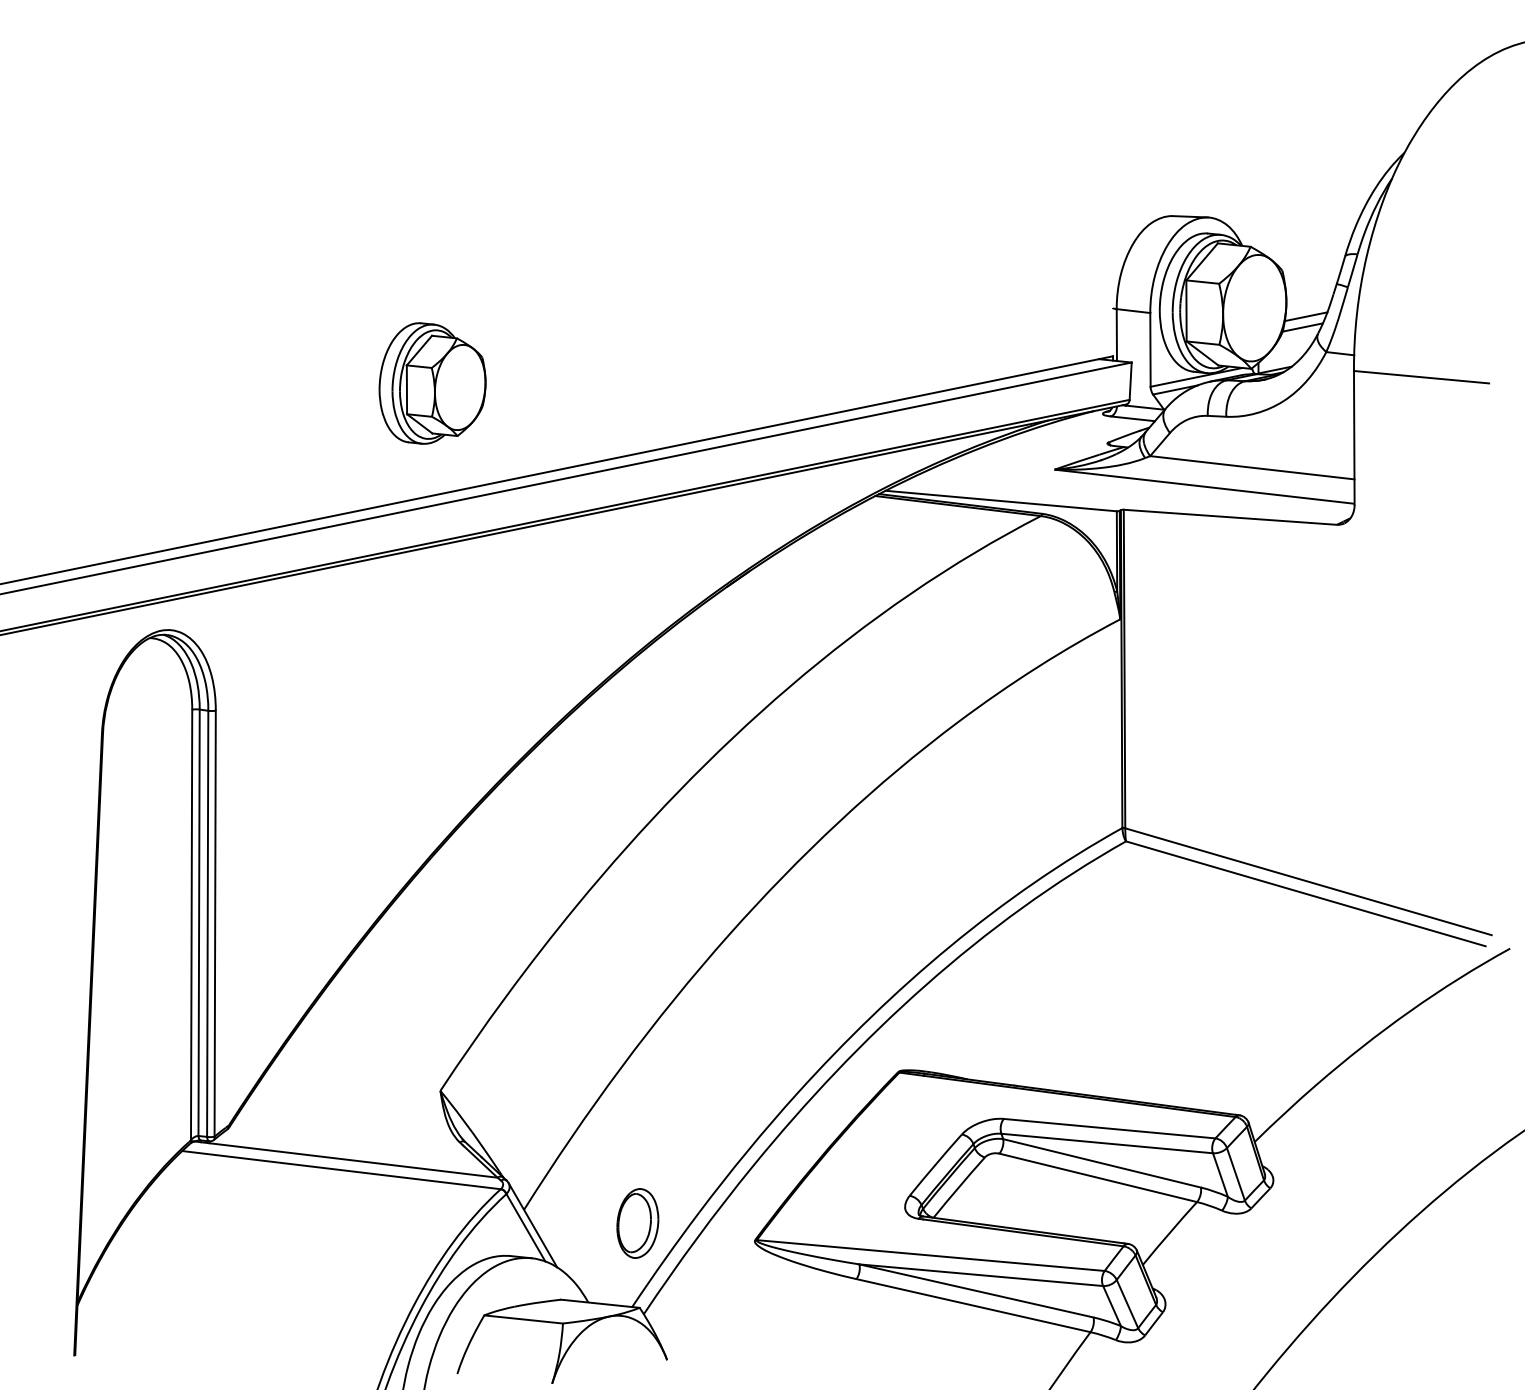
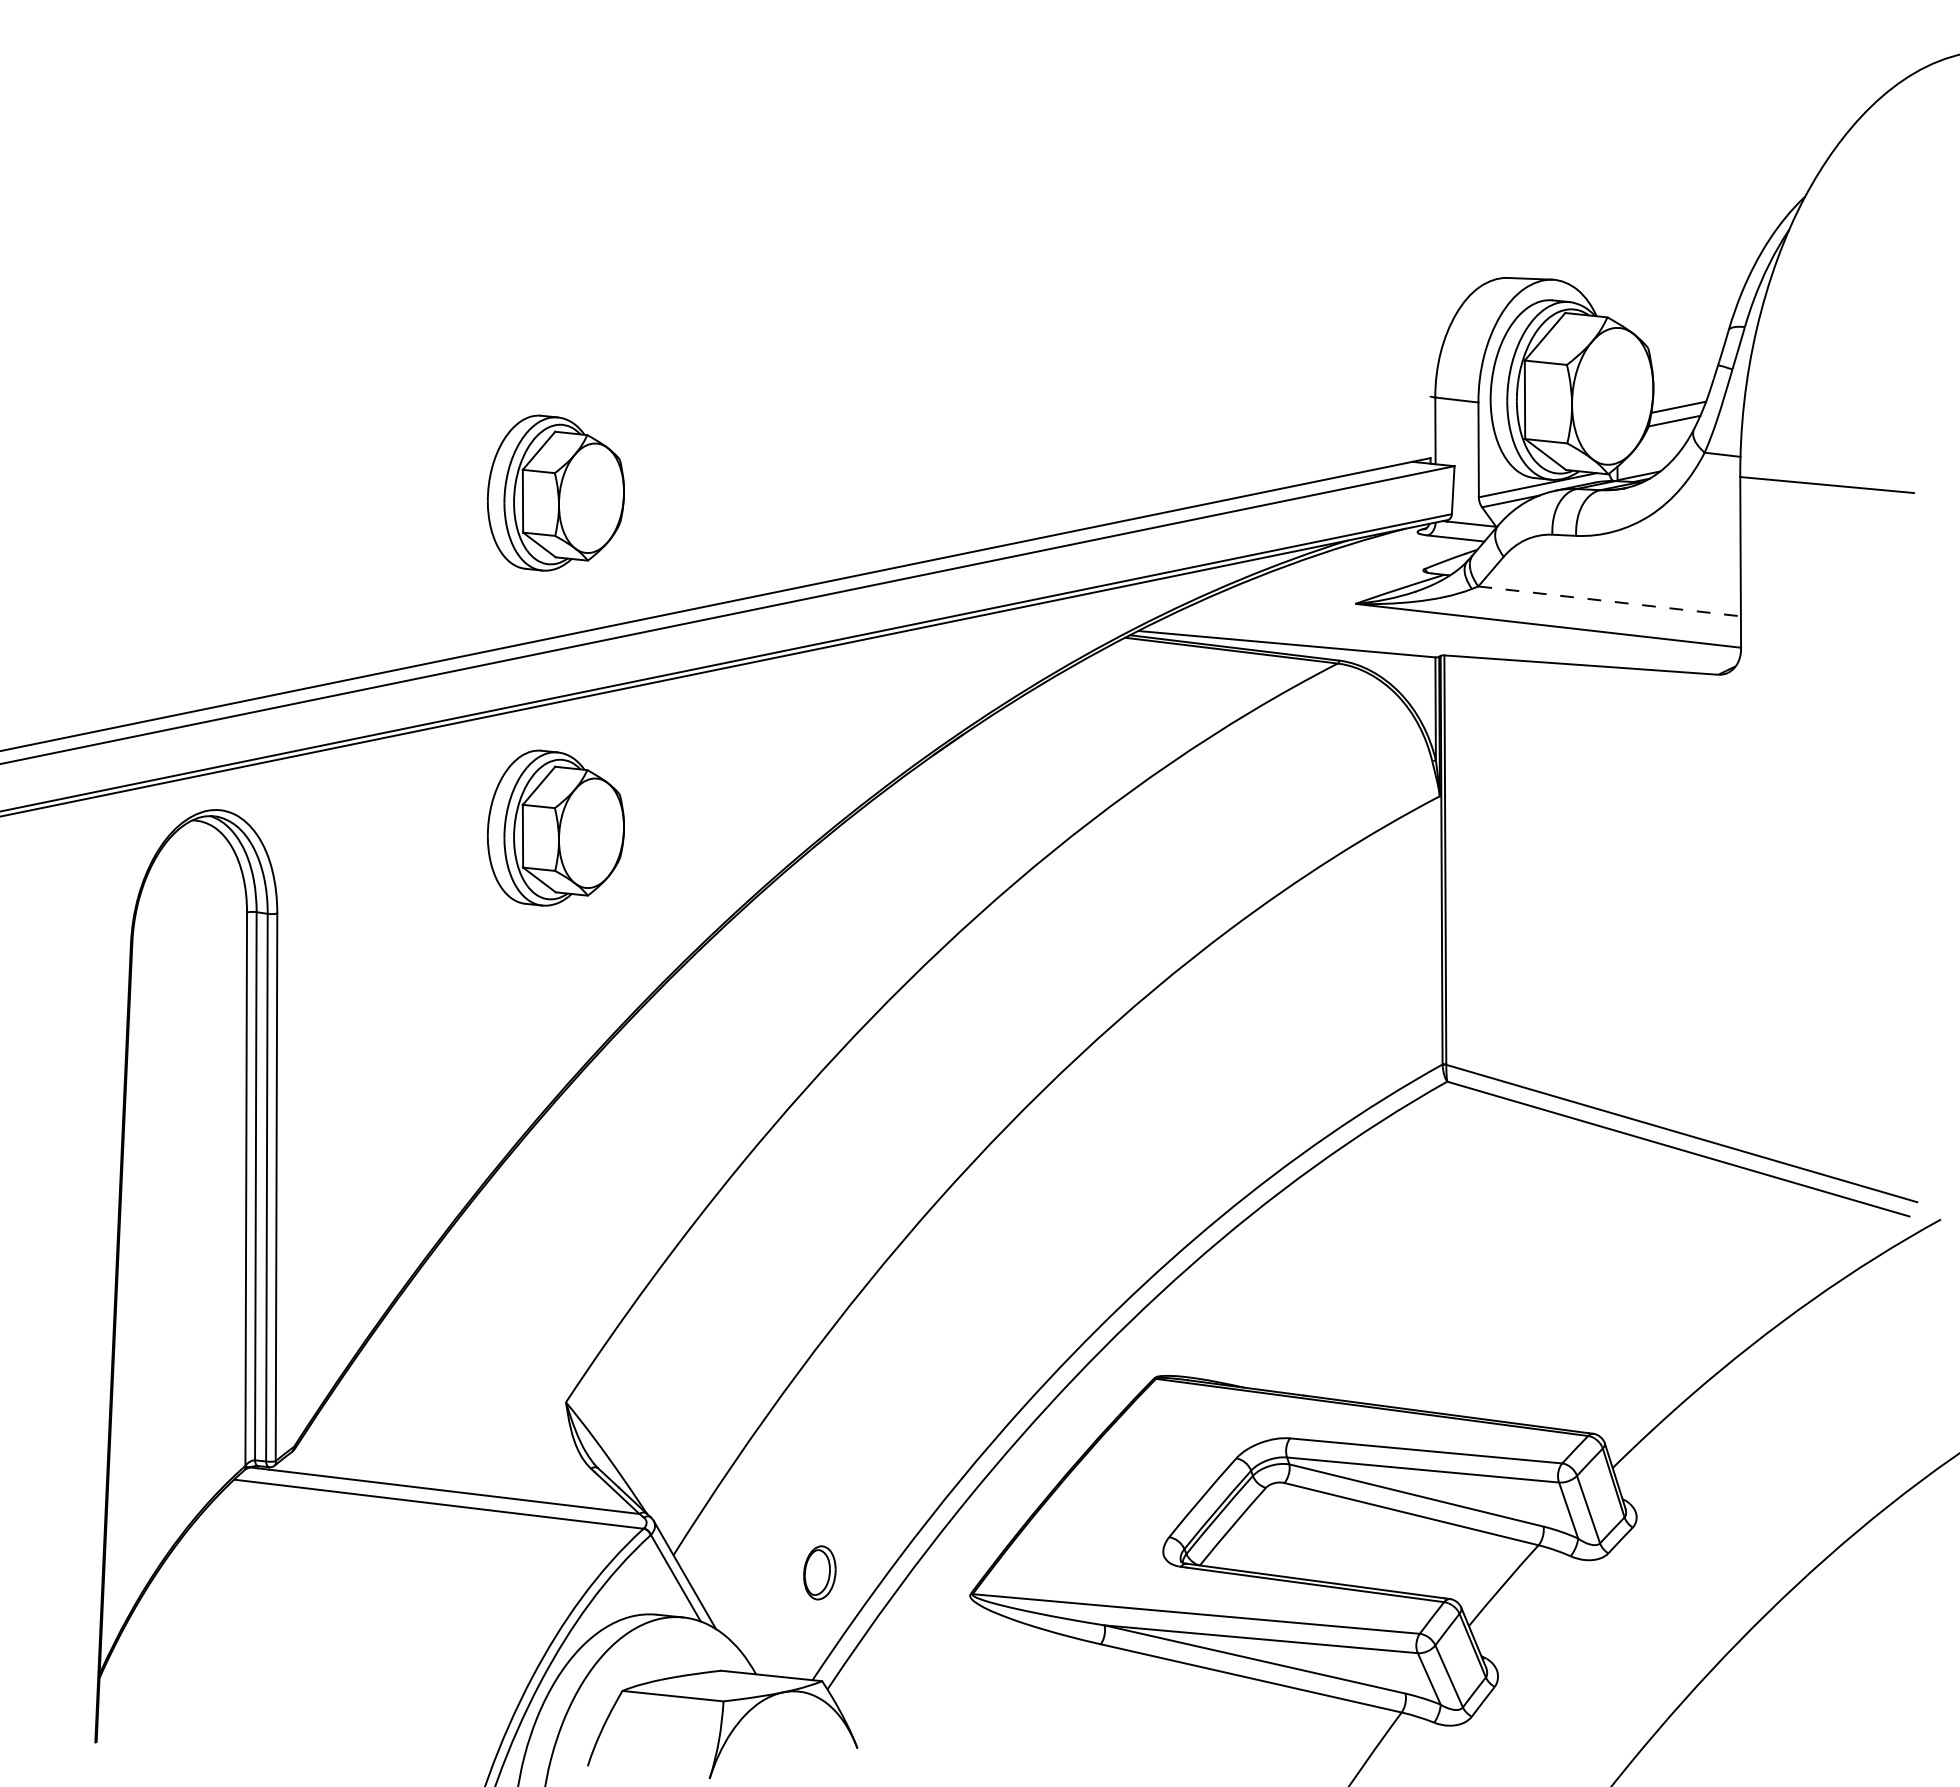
line: (1253, 467) -> (1610, 601), solid -> dashed
part: (432, 643) -> (555, 827), added
part: (637, 1223) -> (819, 1572), size x0.6

